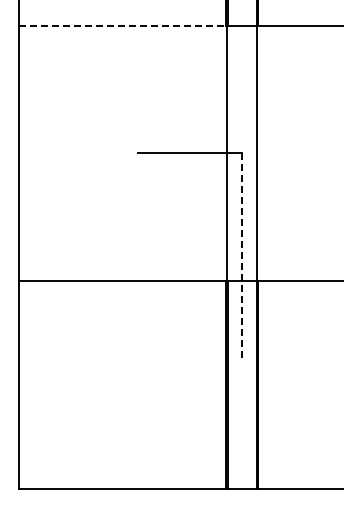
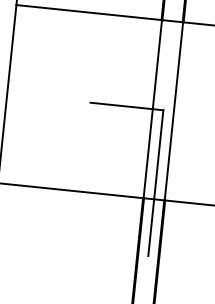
line: (122, 25) -> (89, 12), dashed -> solid
line: (242, 258) -> (156, 183), dashed -> solid

